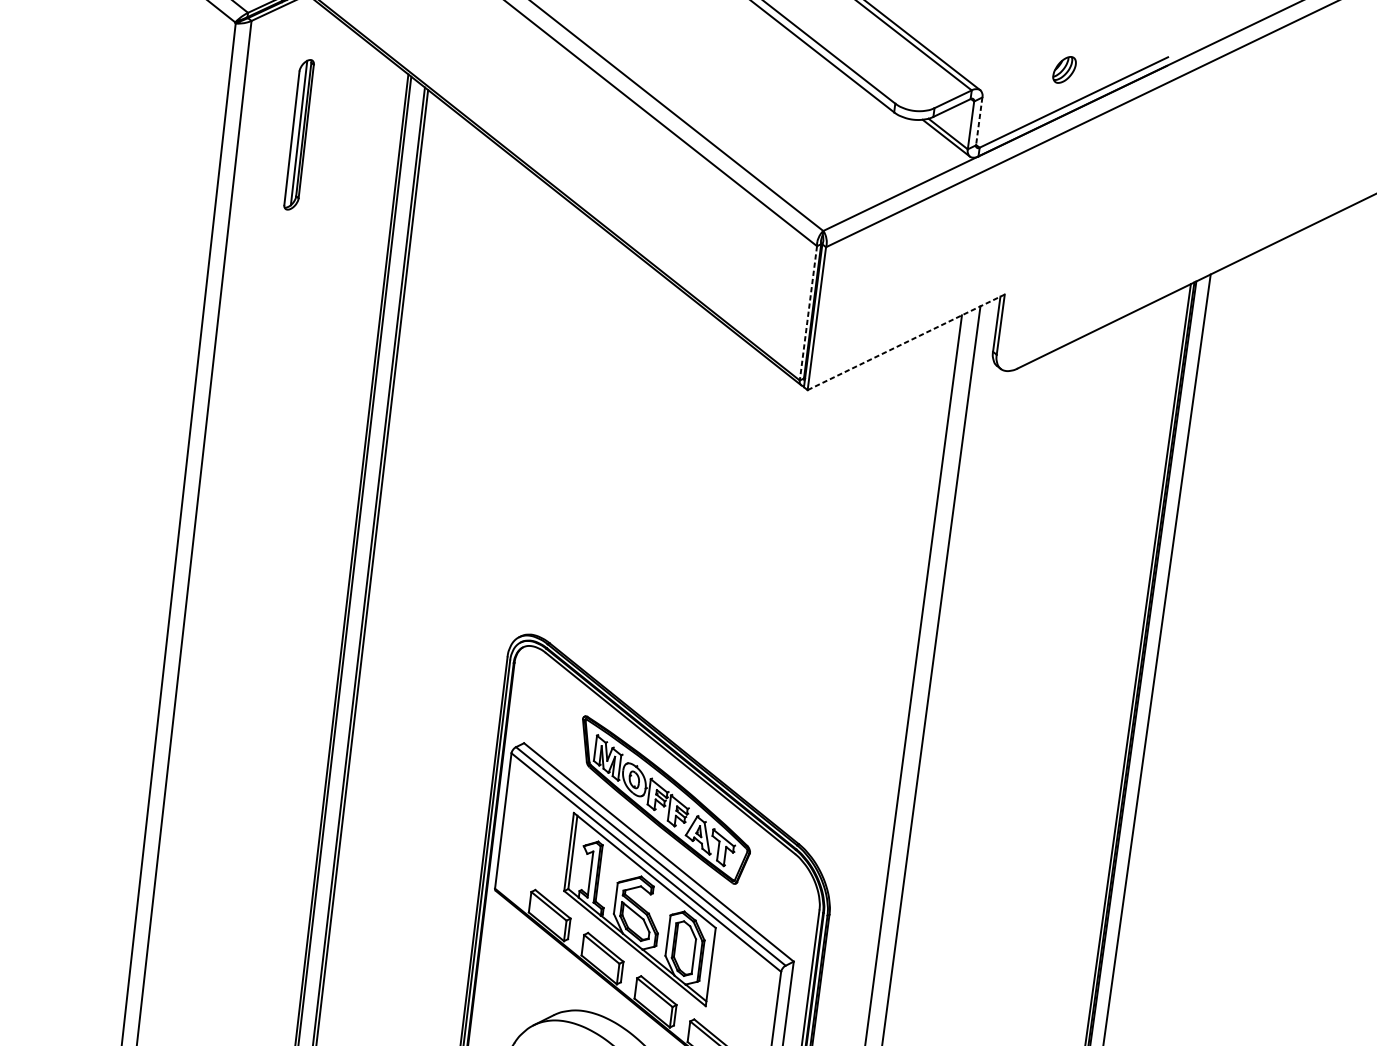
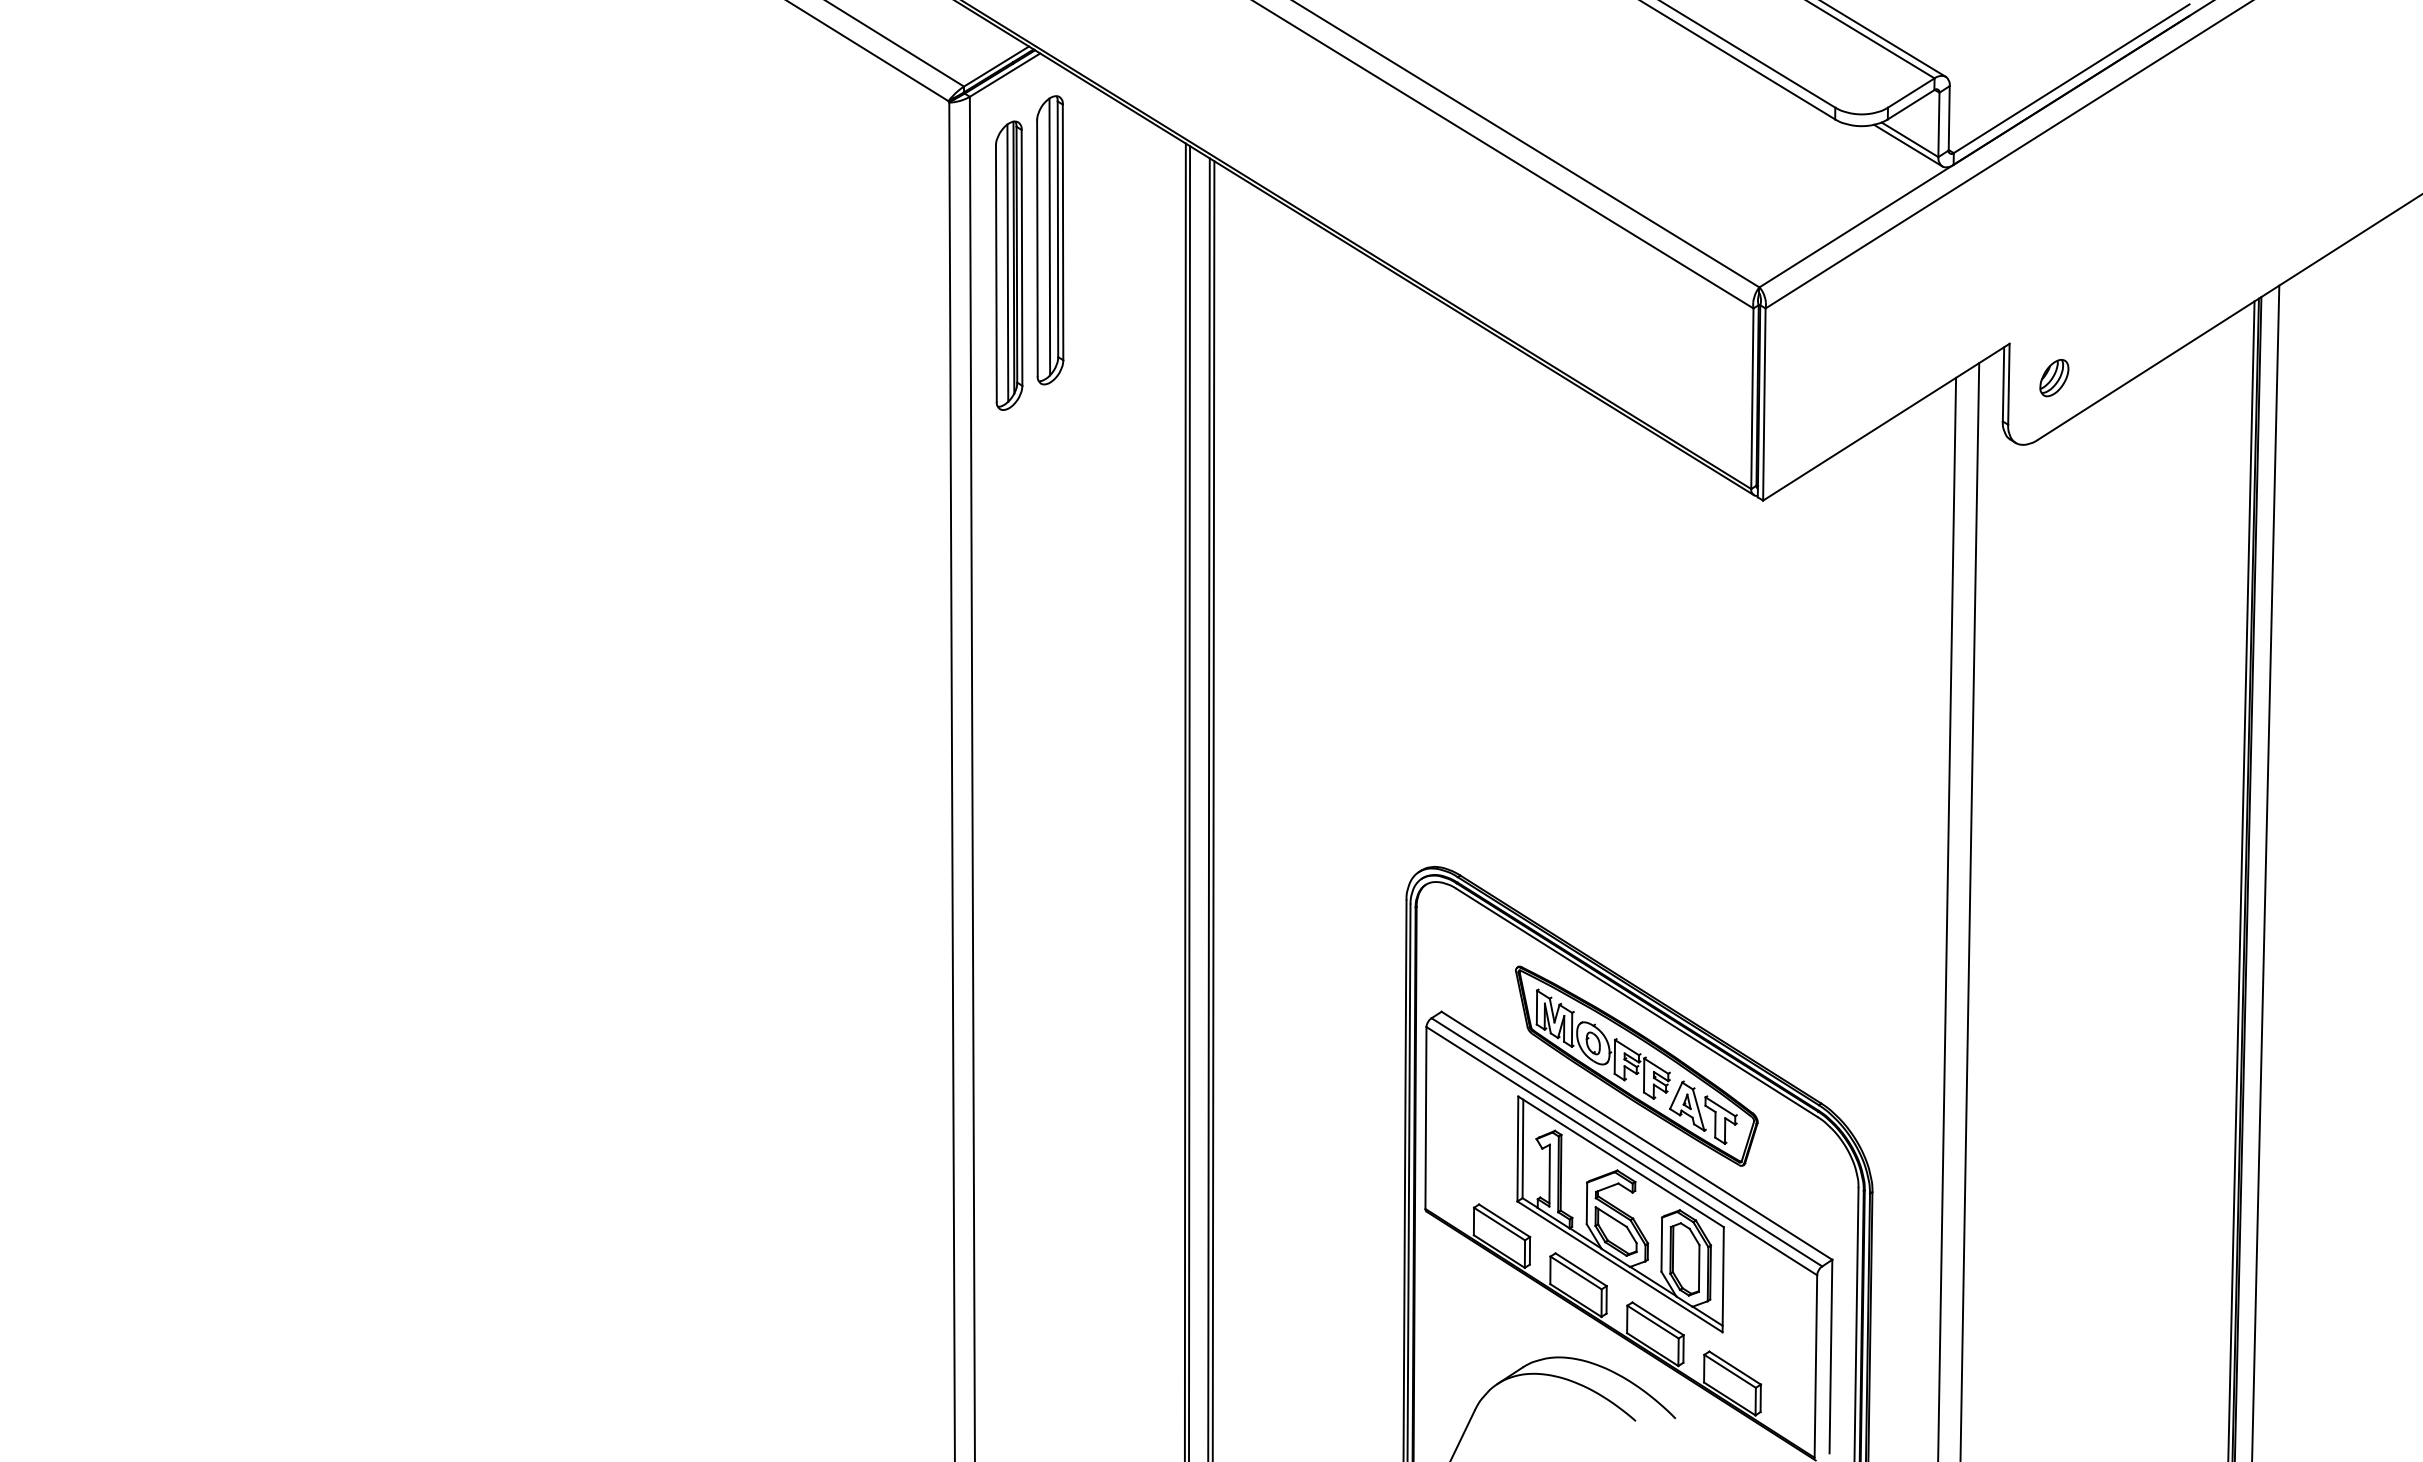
part: (1064, 70) -> (2054, 378), moved
line: (979, 121) -> (1949, 118), dashed -> solid
part: (299, 134) -> (1050, 240), size x1.43
part: (266, 150) -> (1009, 265), added
line: (808, 313) -> (1752, 399), dashed -> solid
line: (906, 341) -> (1886, 421), dashed -> solid

